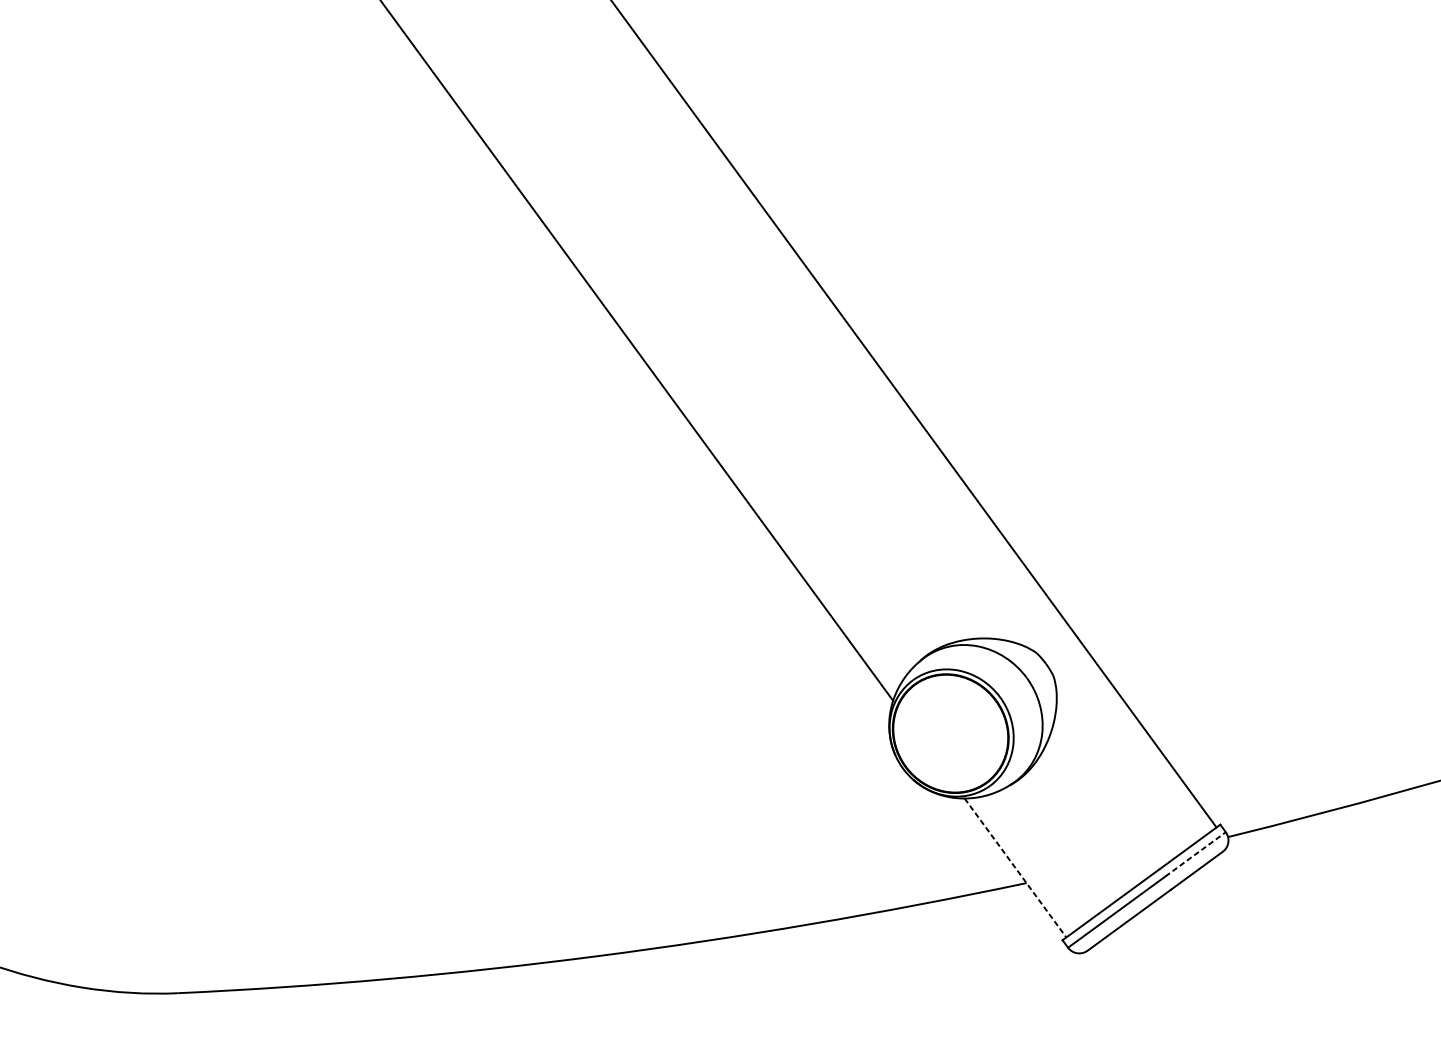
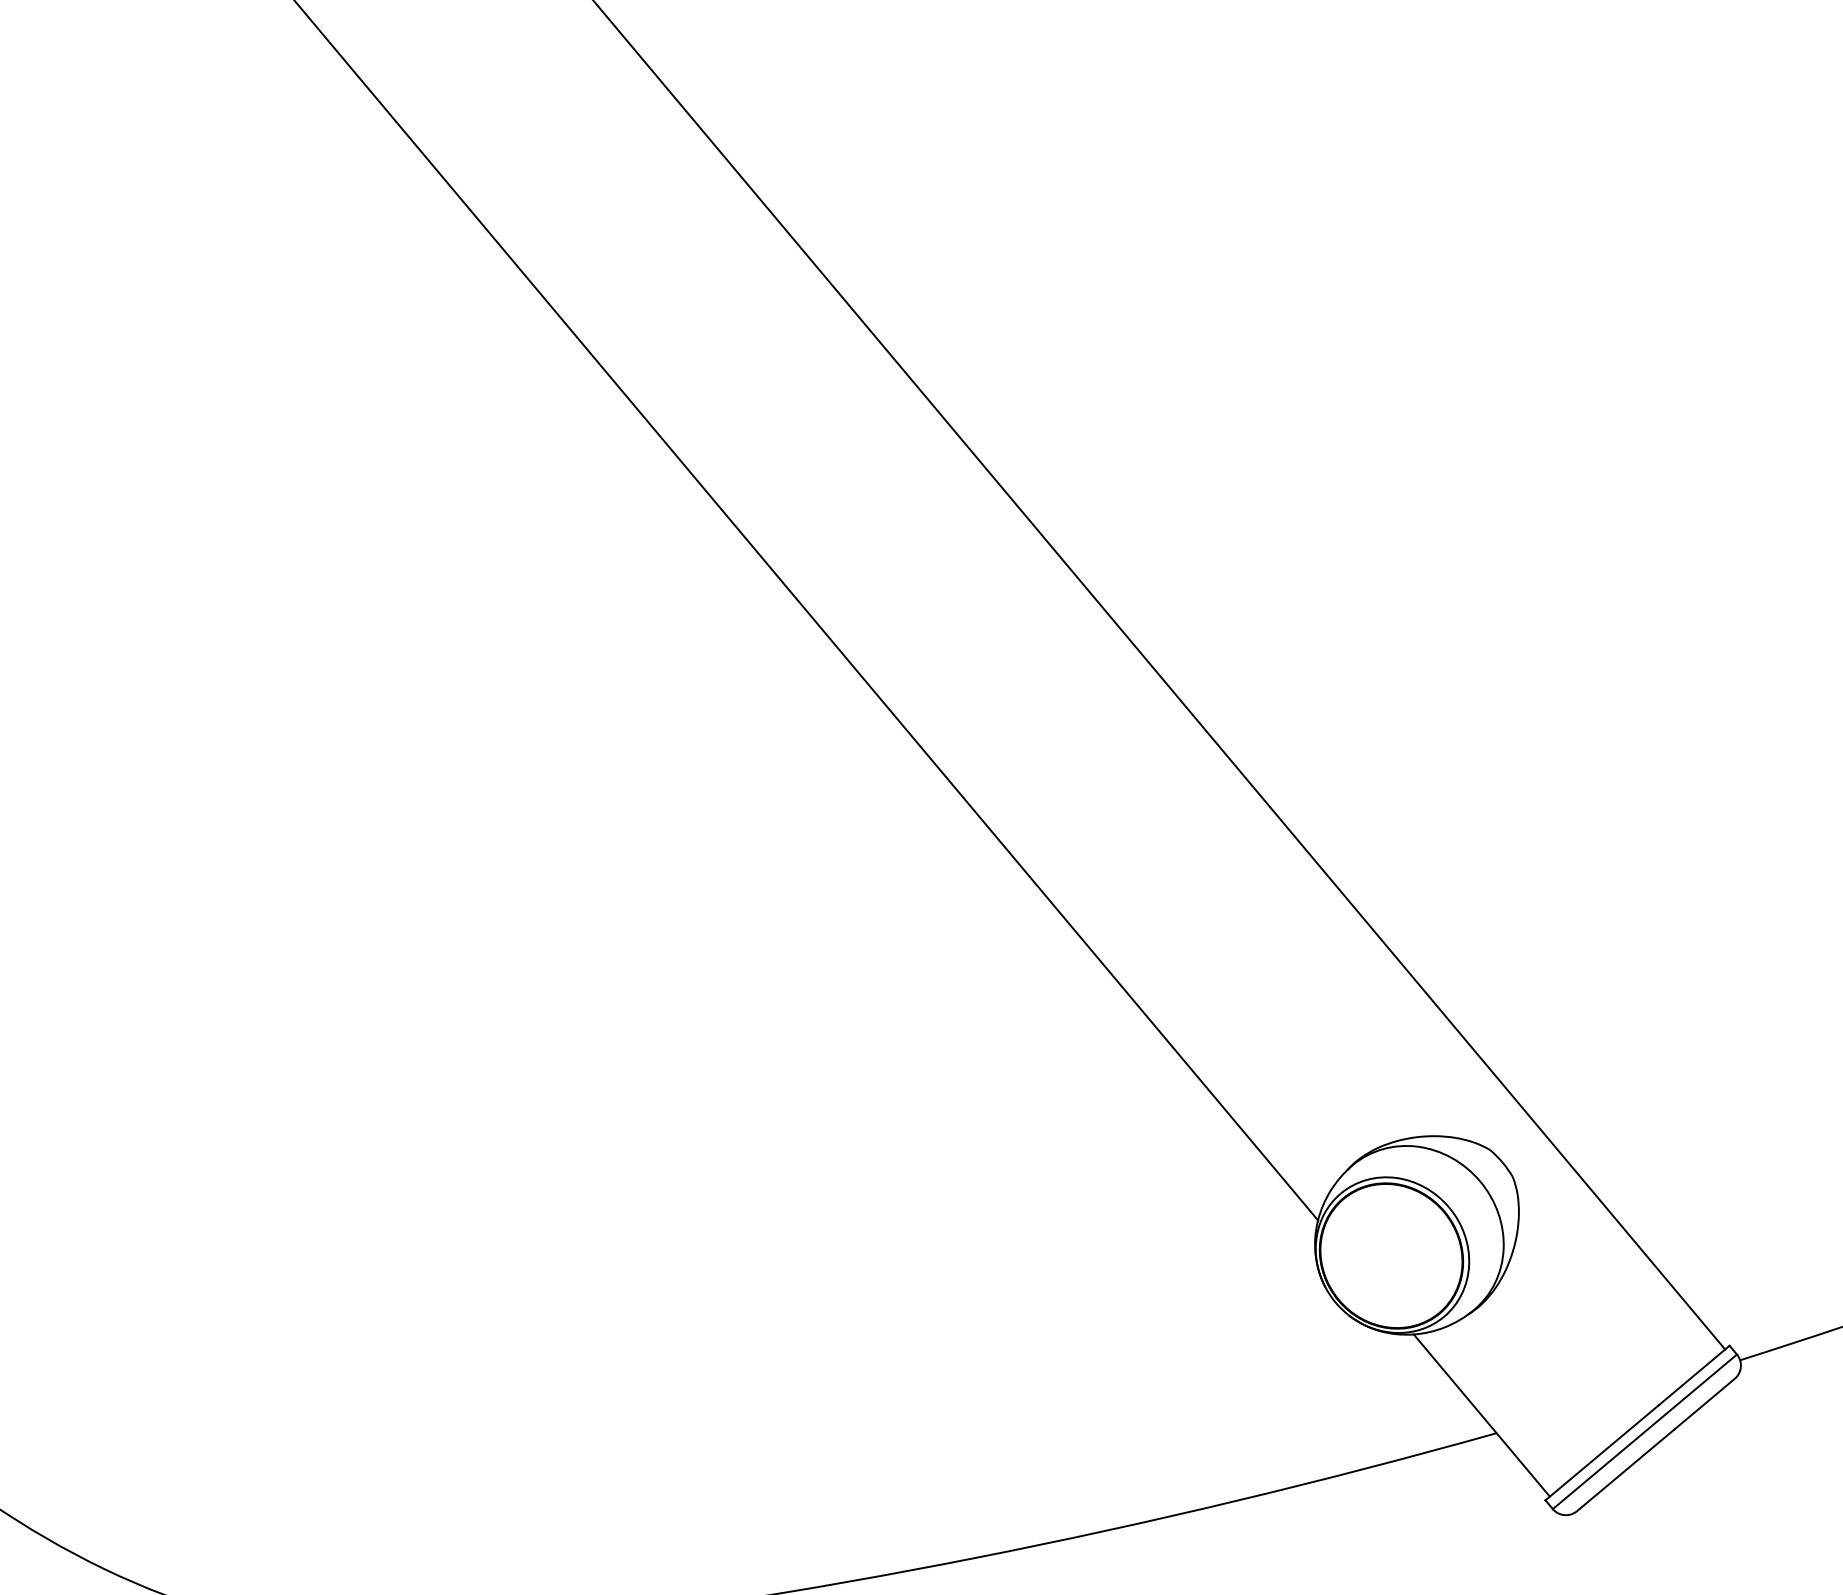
line: (1196, 853) -> (1702, 1383), dashed -> solid
line: (1015, 867) -> (1481, 1415), dashed -> solid

